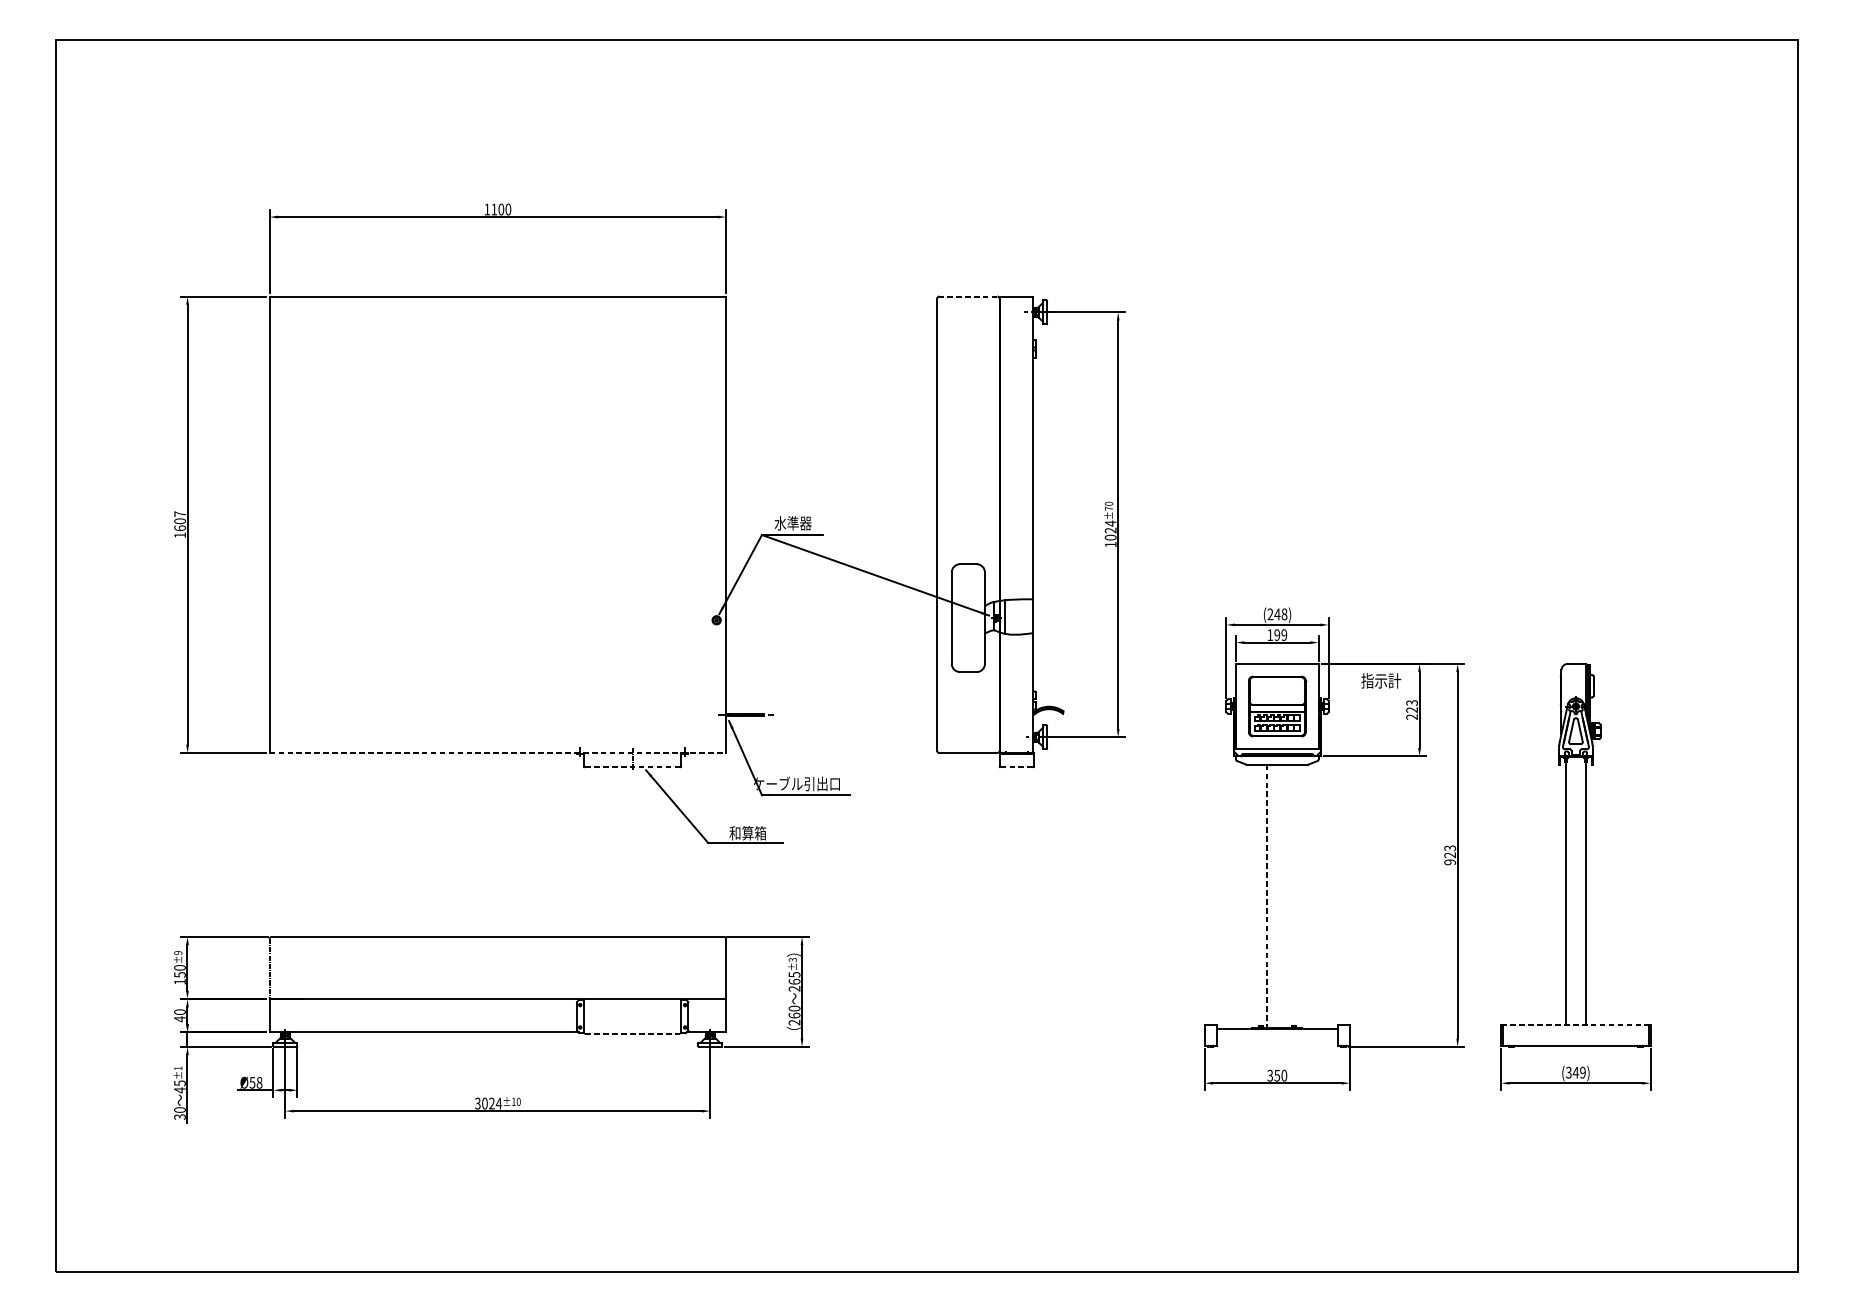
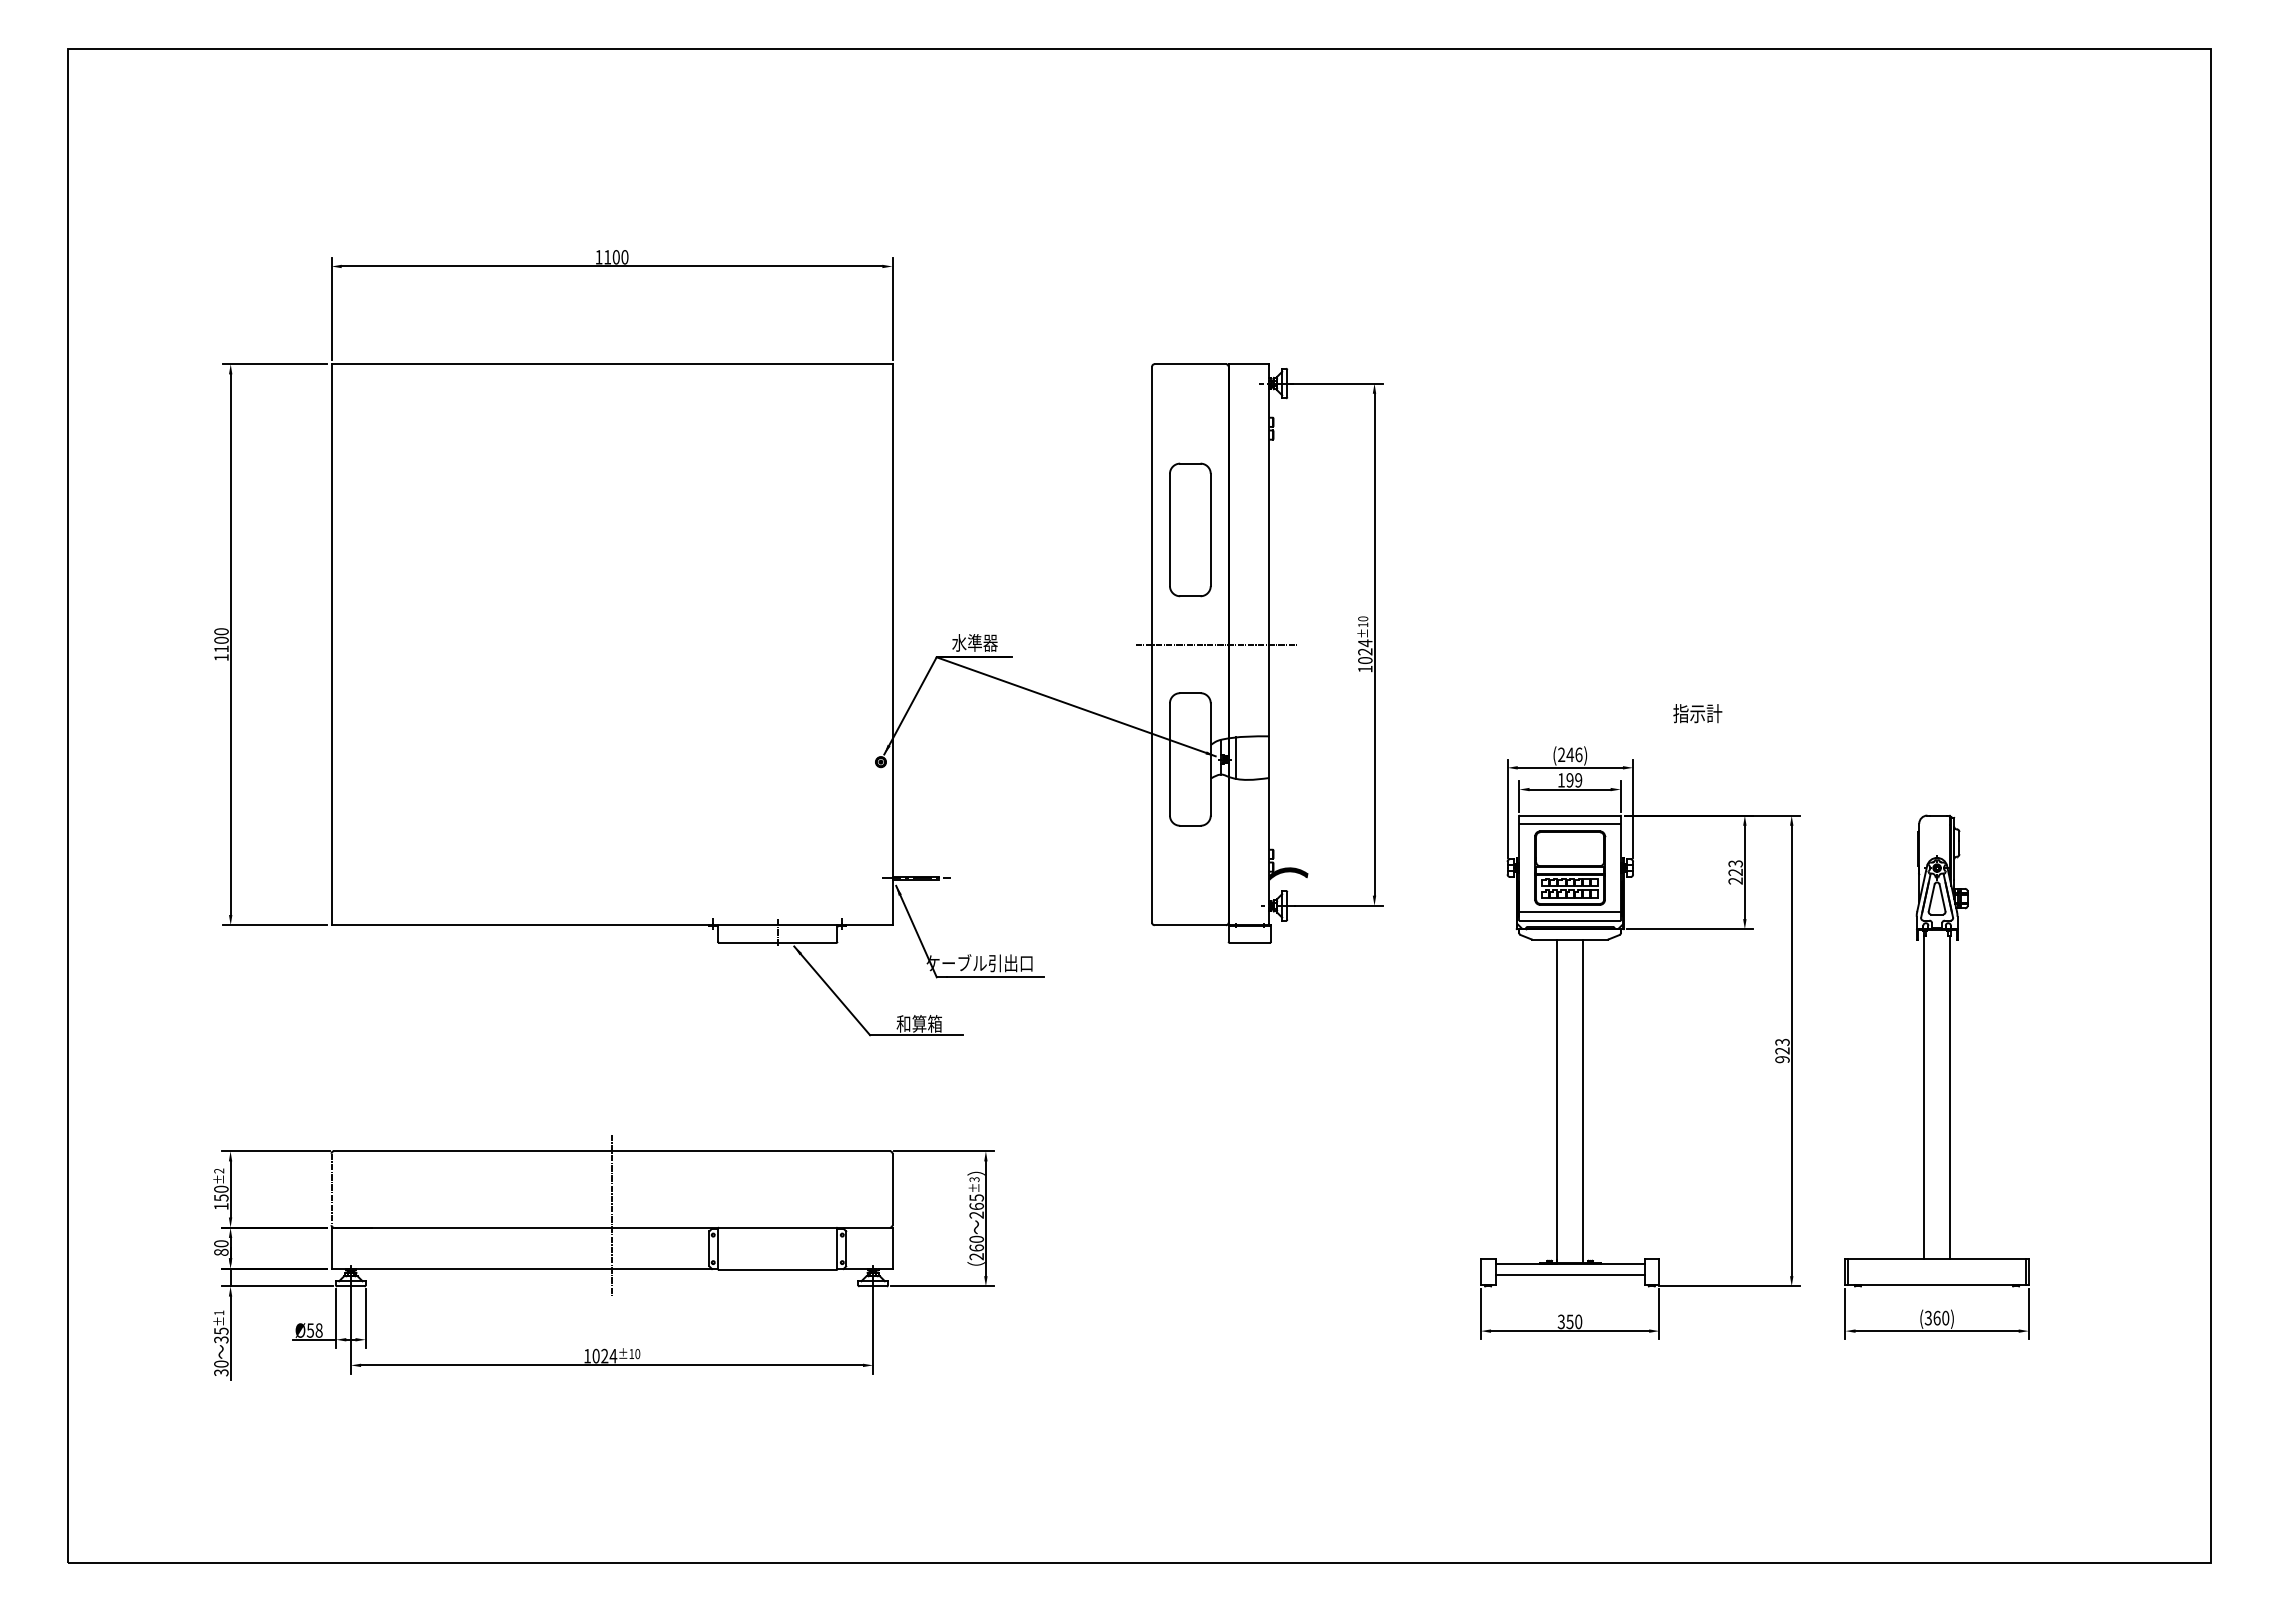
line: (968, 296) -> (1190, 364), dashed -> solid
part: (968, 431) -> (1190, 529), added
text: (1109, 508) -> (1363, 624), ±70 -> ±10
text: (180, 521) -> (221, 640), 1607 -> 1100
line: (988, 524) -> (1215, 644), added
text: (1284, 614) -> (1578, 754), (248) -> (246)
line: (1276, 670) -> (1569, 823), added
text: (1380, 680) -> (1697, 713), moved
line: (1276, 742) -> (1569, 912), added
line: (498, 753) -> (612, 925), dashed -> solid
line: (632, 767) -> (777, 942), dashed -> solid
line: (1016, 767) -> (1249, 942), dashed -> solid
line: (1267, 896) -> (1557, 1101), dashed -> solid
line: (1287, 896) -> (1582, 1101), added
text: (178, 952) -> (219, 1170), ±9 -> ±2
line: (498, 988) -> (612, 1214), added
text: (180, 1019) -> (221, 1252), 40 -> 80
line: (1576, 1024) -> (1937, 1259), dashed -> solid
line: (632, 1033) -> (777, 1270), dashed -> solid
line: (1276, 1037) -> (1569, 1274), added
text: (1579, 1072) -> (1941, 1317), (349) -> (360)
text: (180, 1090) -> (221, 1339), 45 -> 35
text: (477, 1103) -> (586, 1355), 3024 -> 1024

